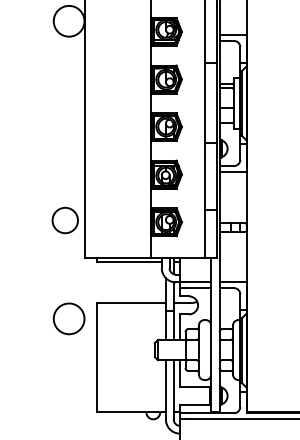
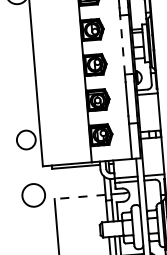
line: (205, 102) -> (122, 44), solid -> dashed
line: (131, 303) -> (80, 197), solid -> dashed
circle: (68, 318) -> (33, 195), moved

